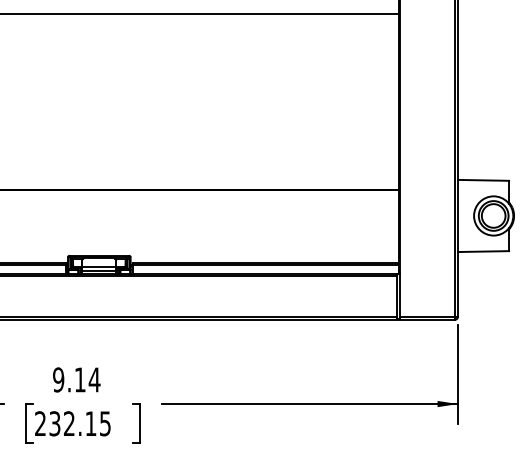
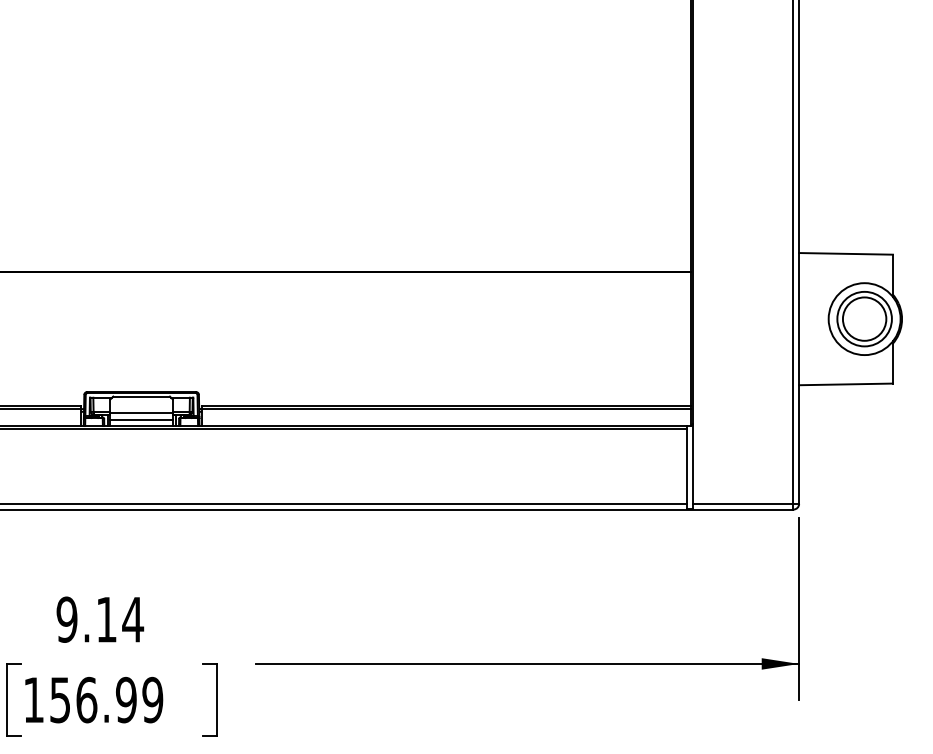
text: (72, 423) -> (92, 699), 232.15 -> 156.99

